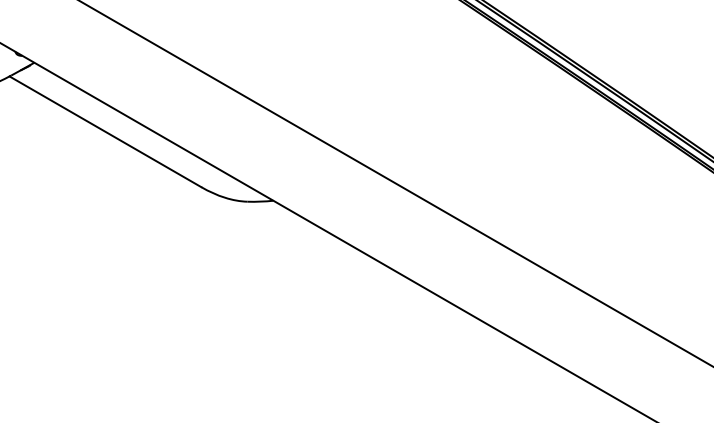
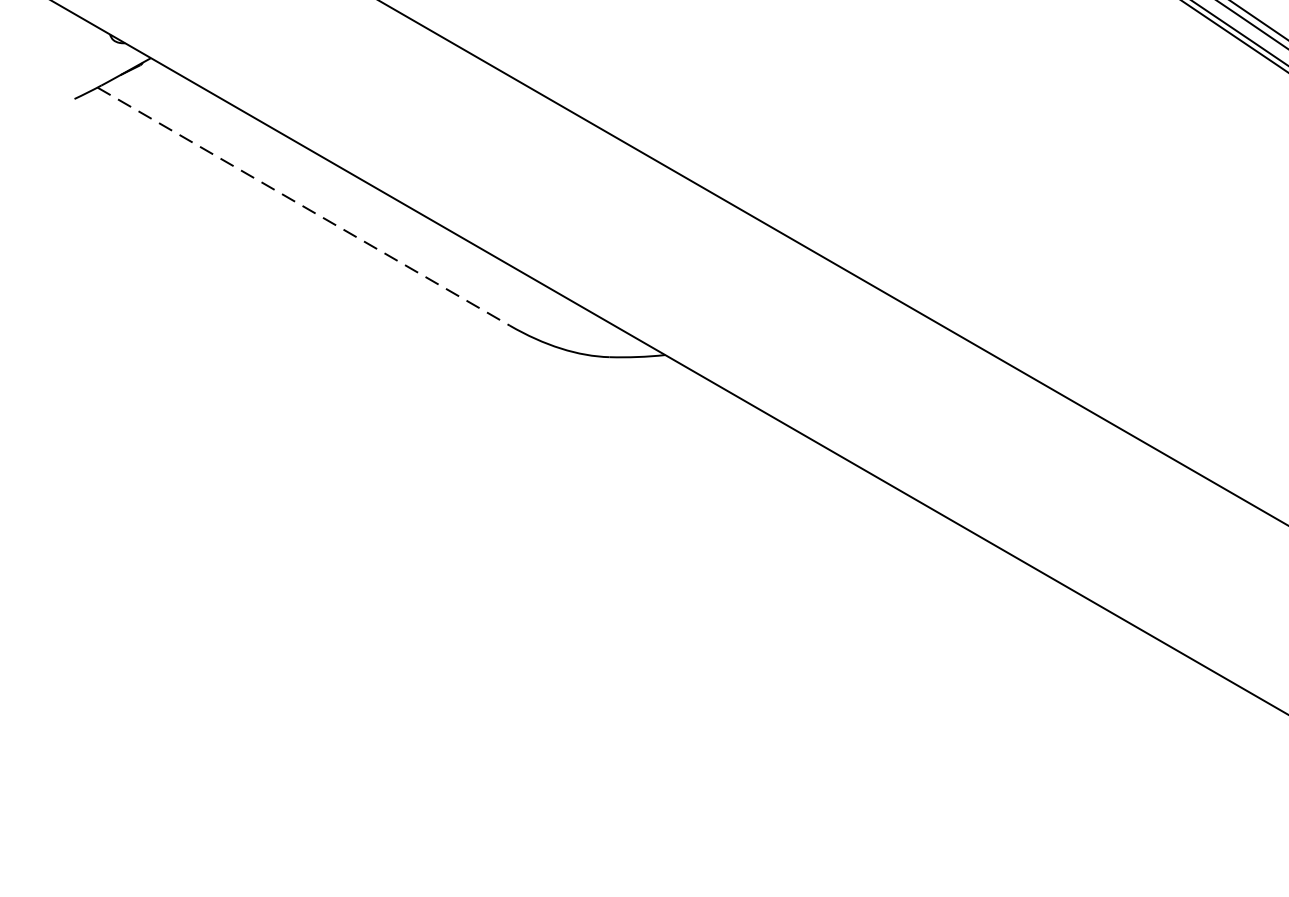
line: (105, 131) -> (303, 206), solid -> dashed

